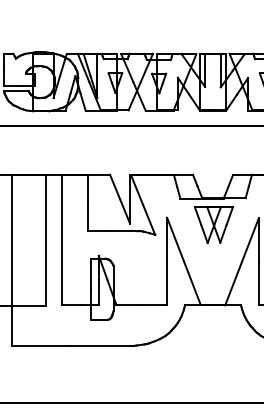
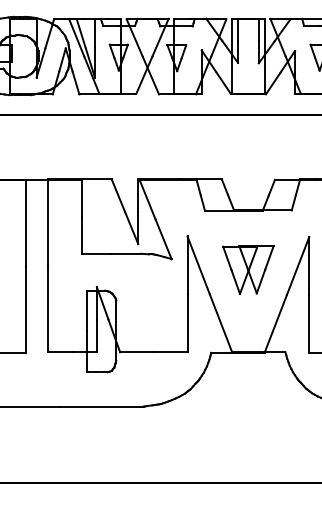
part: (213, 225) -> (247, 270), moved

